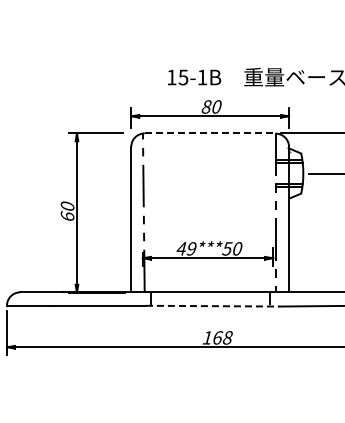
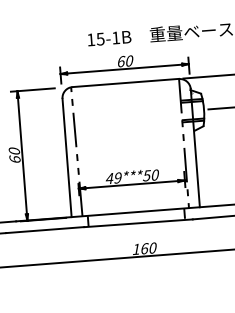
text: (206, 106) -> (121, 61), 80 -> 60
line: (210, 133) -> (126, 83), dashed -> solid
line: (212, 306) -> (138, 223), dashed -> solid
text: (227, 337) -> (152, 247), 168 -> 160

